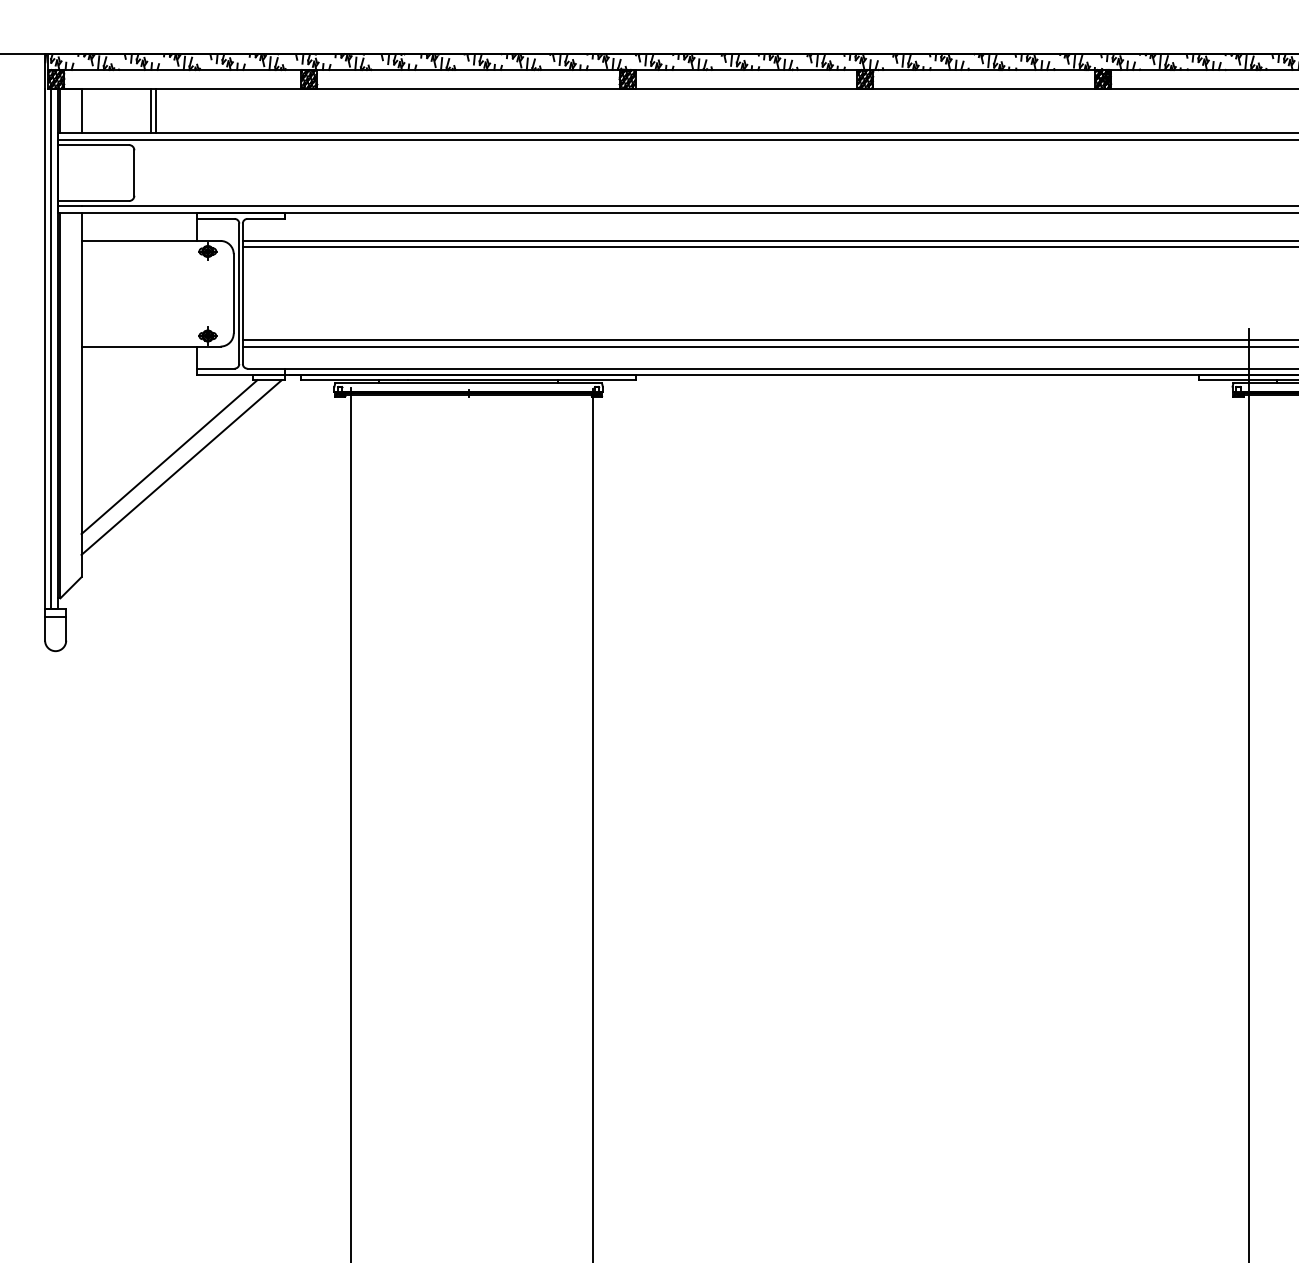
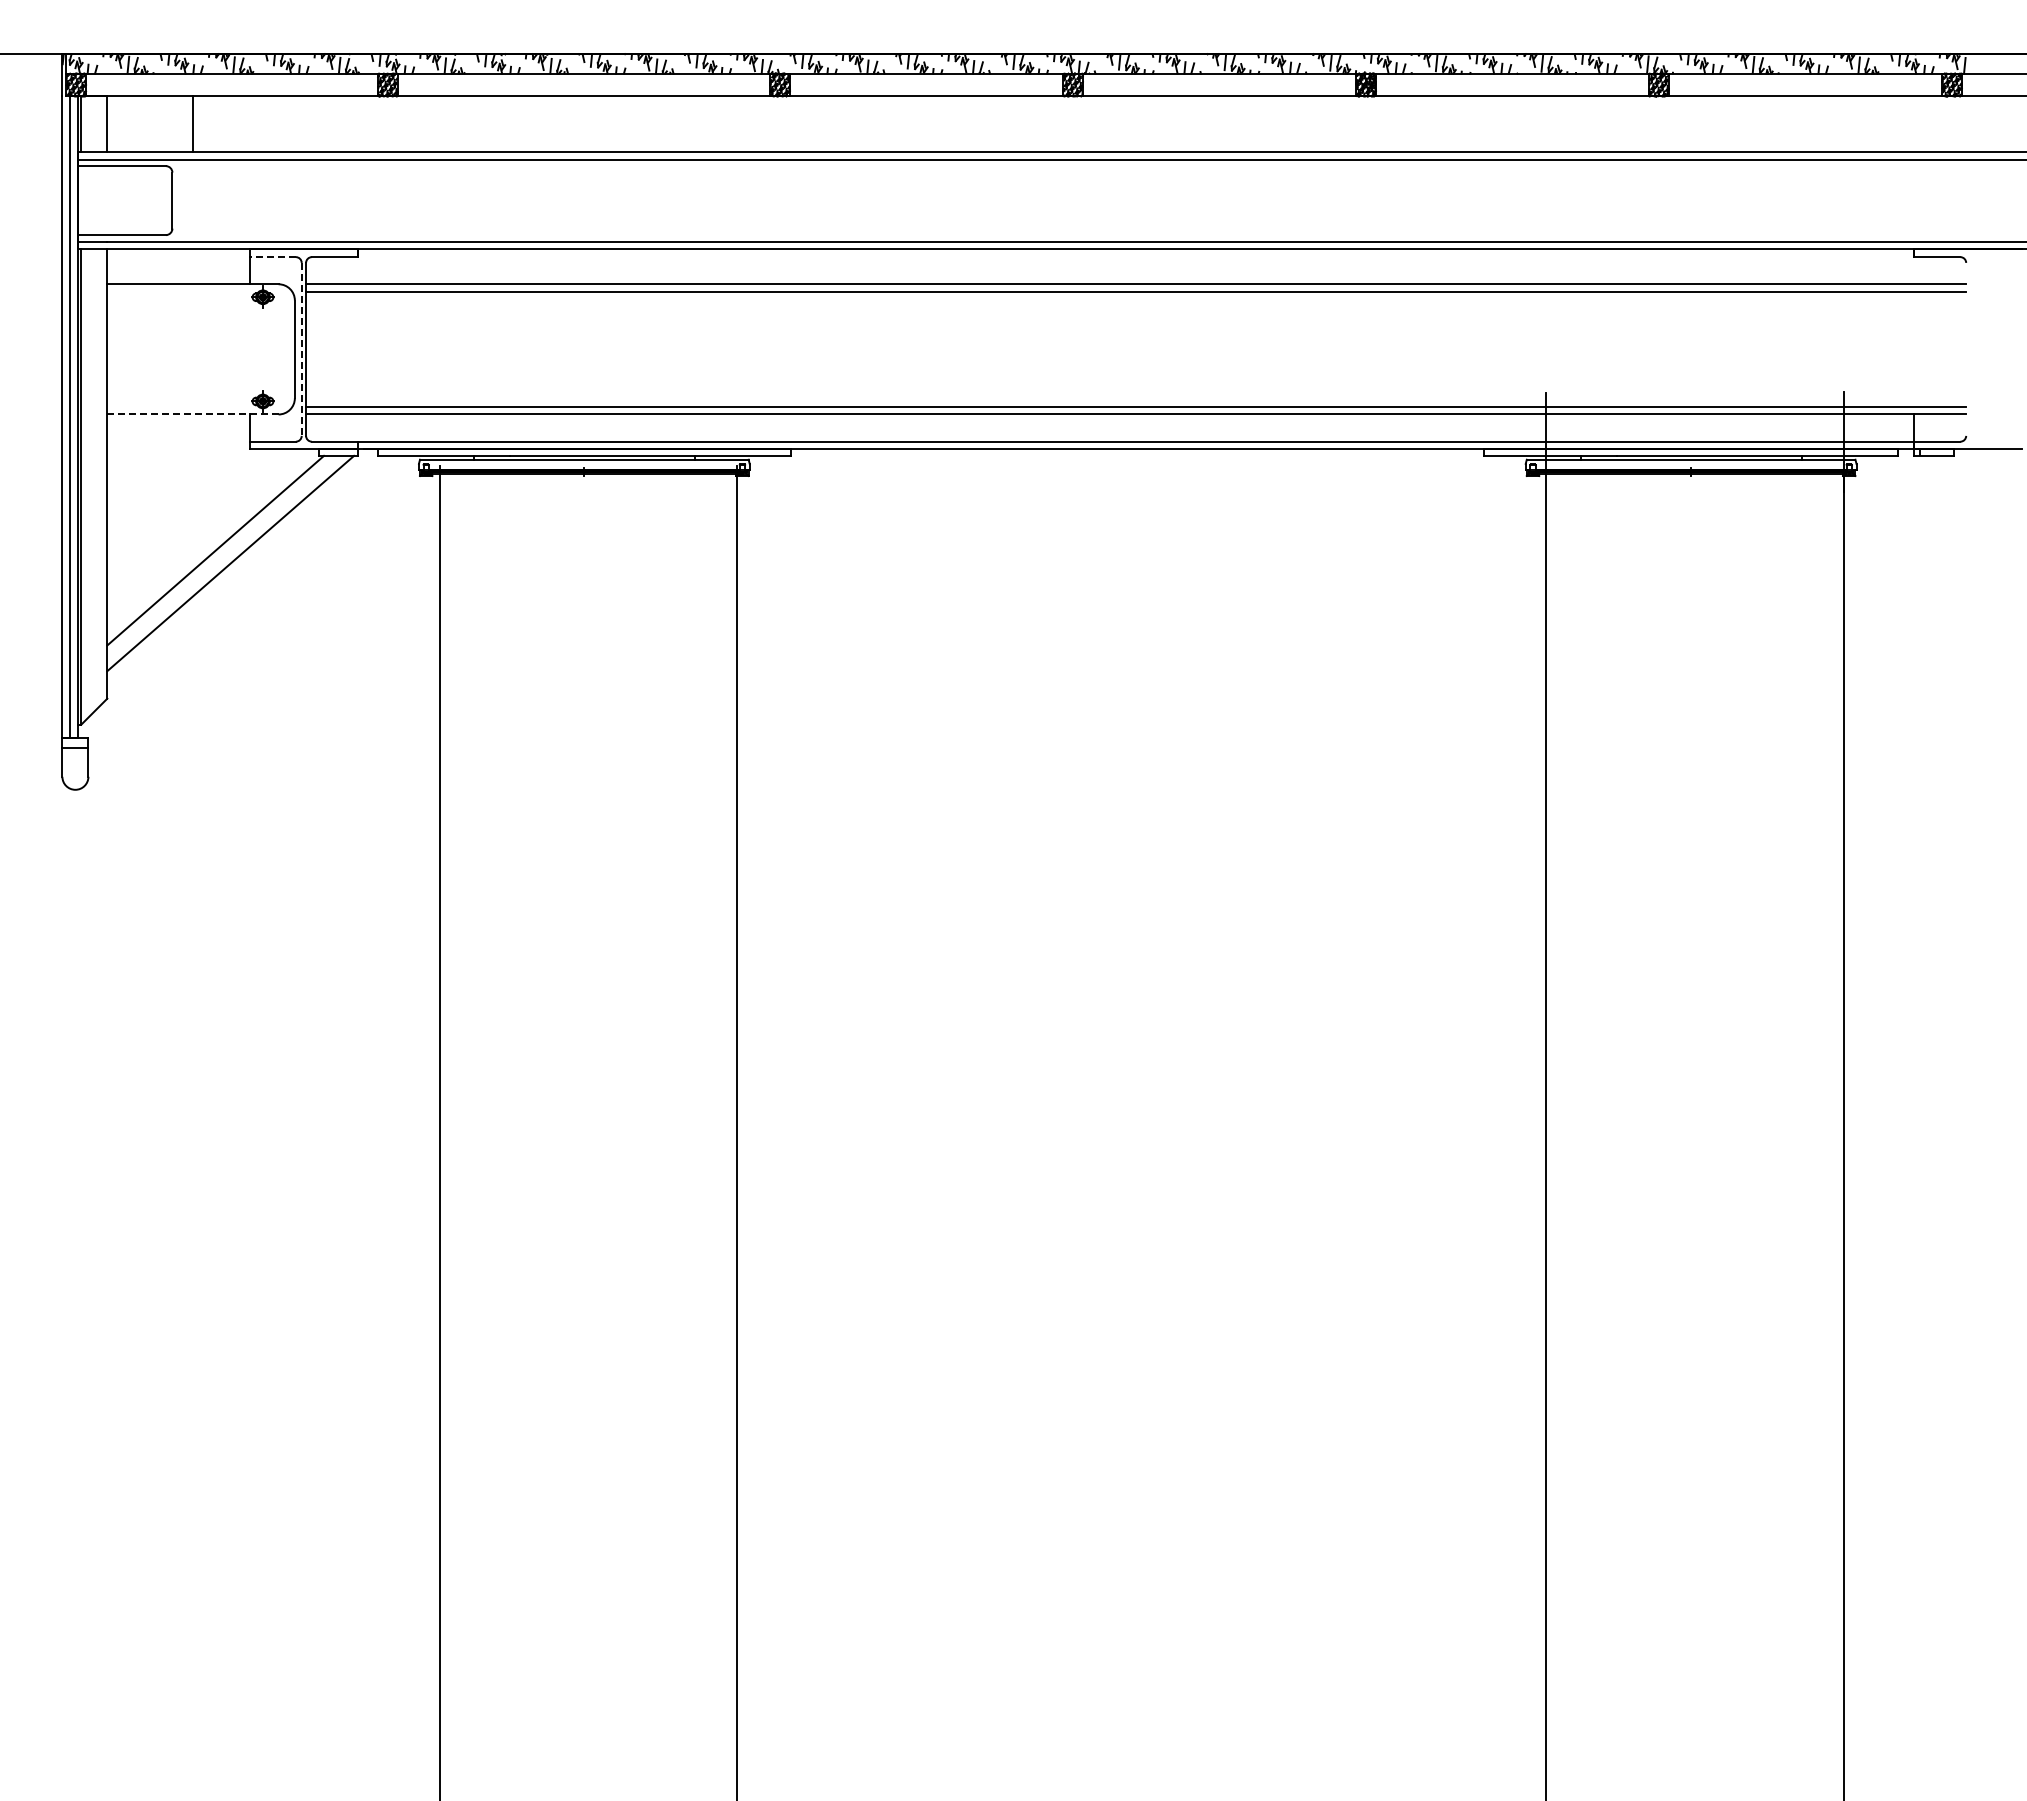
line: (156, 110) -> (199, 123), removed
line: (215, 219) -> (272, 257), solid -> dashed
line: (239, 293) -> (301, 349), solid -> dashed
line: (150, 346) -> (192, 414), solid -> dashed

